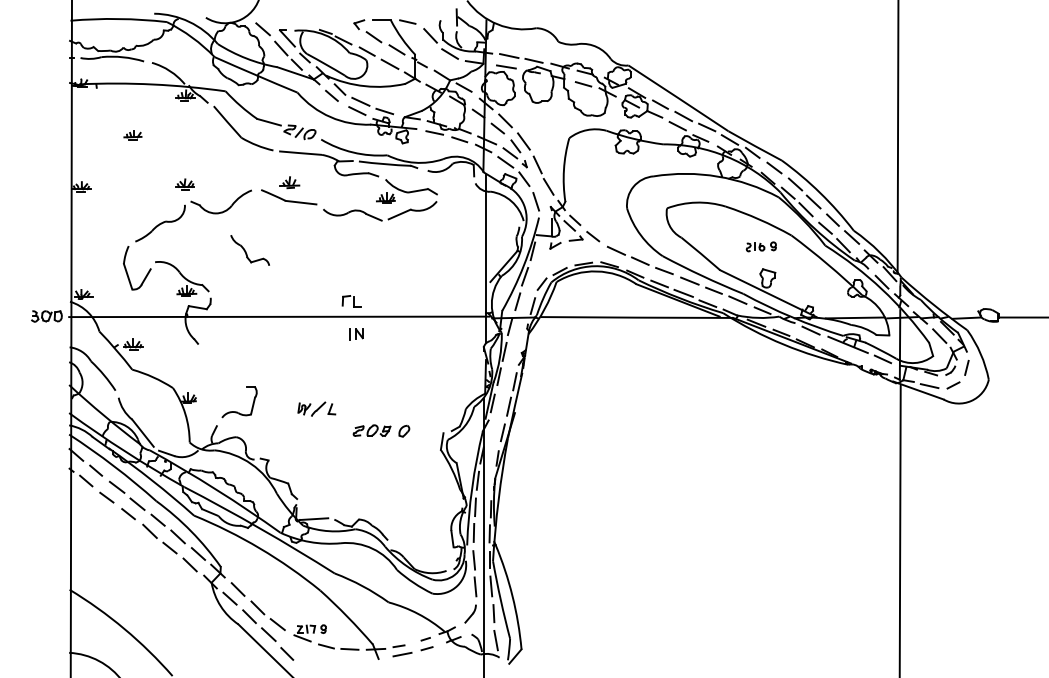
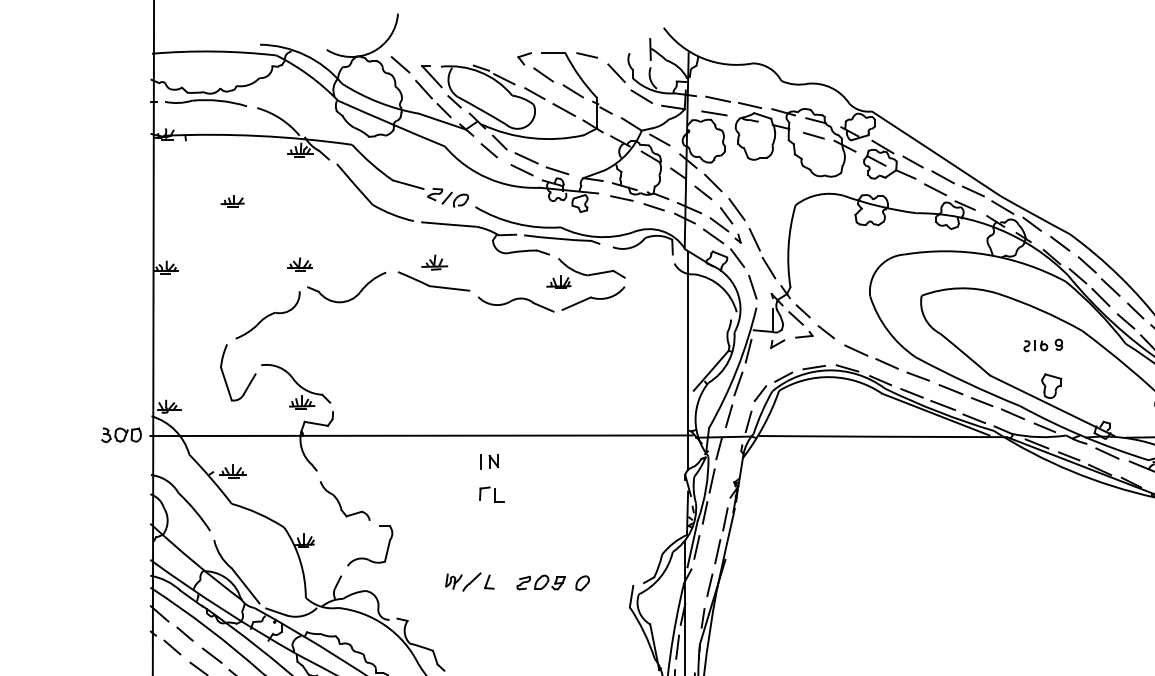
part: (249, 250) -> (344, 501), moved
part: (351, 301) -> (491, 494), moved
part: (356, 334) -> (490, 462), moved
part: (316, 408) -> (469, 581), moved

